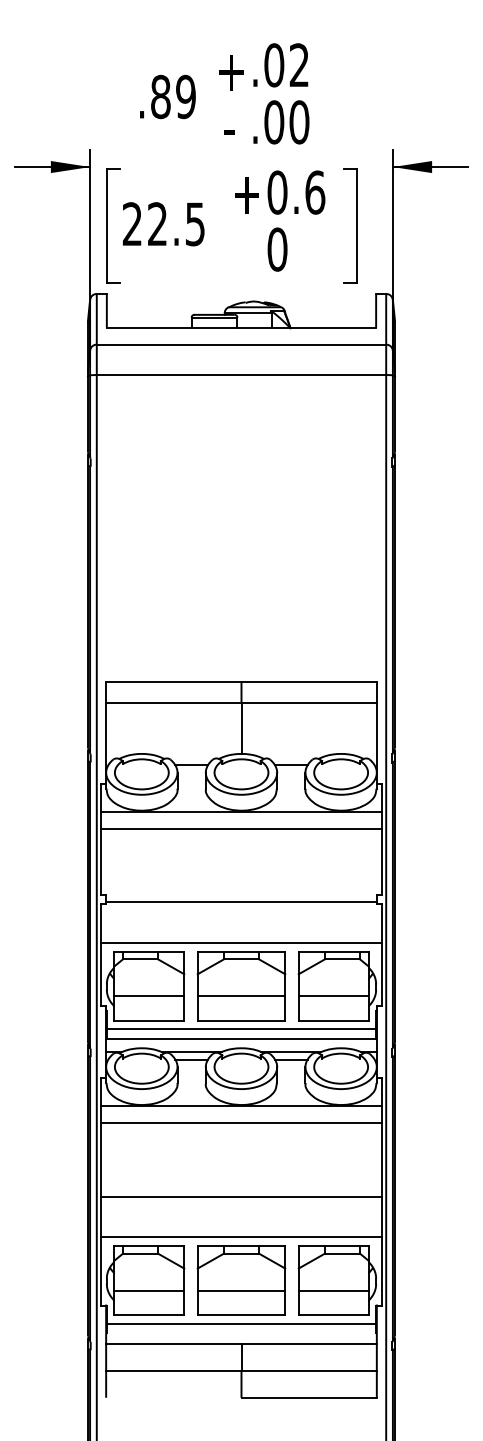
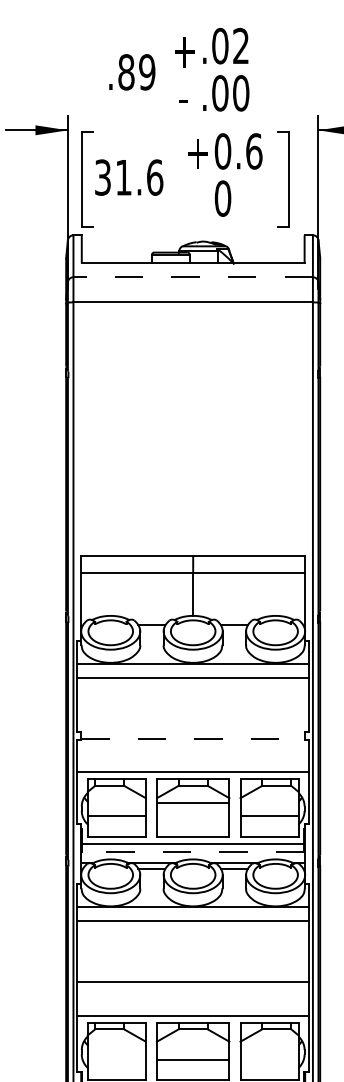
text: (163, 224) -> (128, 177), 22.5 -> 31.6
line: (241, 344) -> (193, 277), solid -> dashed
line: (241, 902) -> (193, 738), solid -> dashed
line: (241, 996) -> (193, 803), moved
line: (240, 1038) -> (192, 851), solid -> dashed
line: (149, 1290) -> (117, 1059), removed
line: (333, 1290) -> (269, 1059), removed

